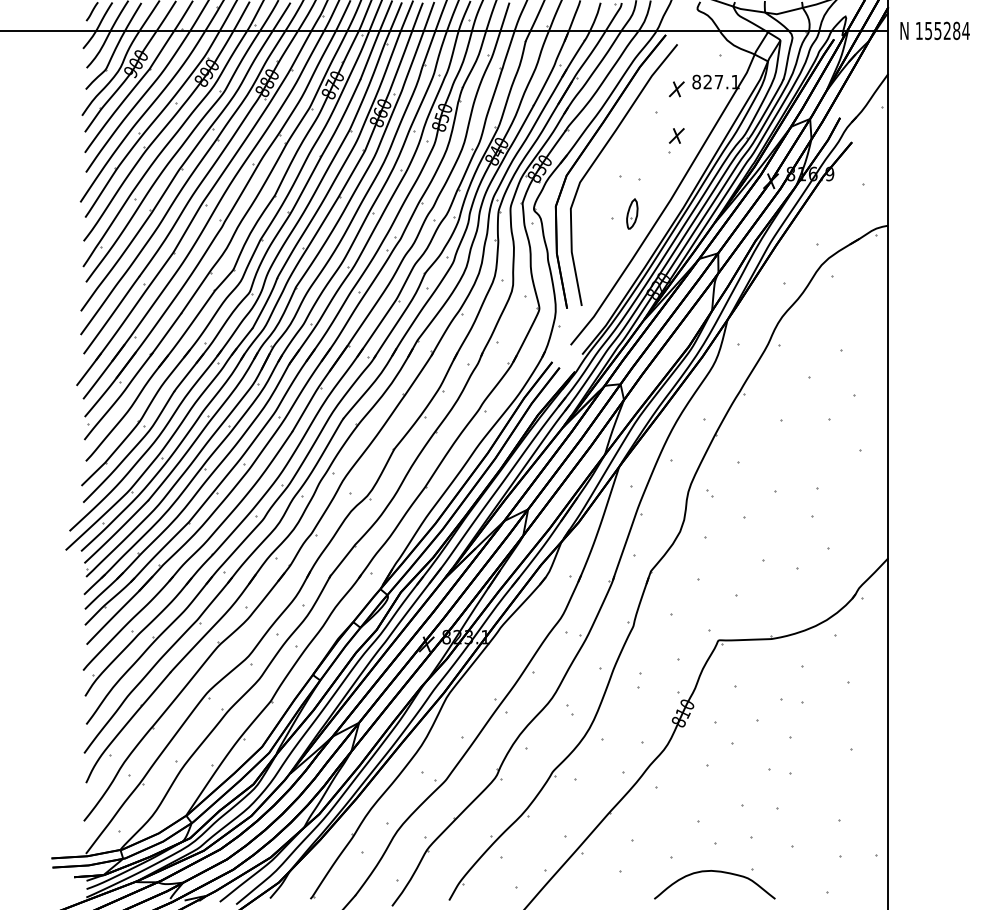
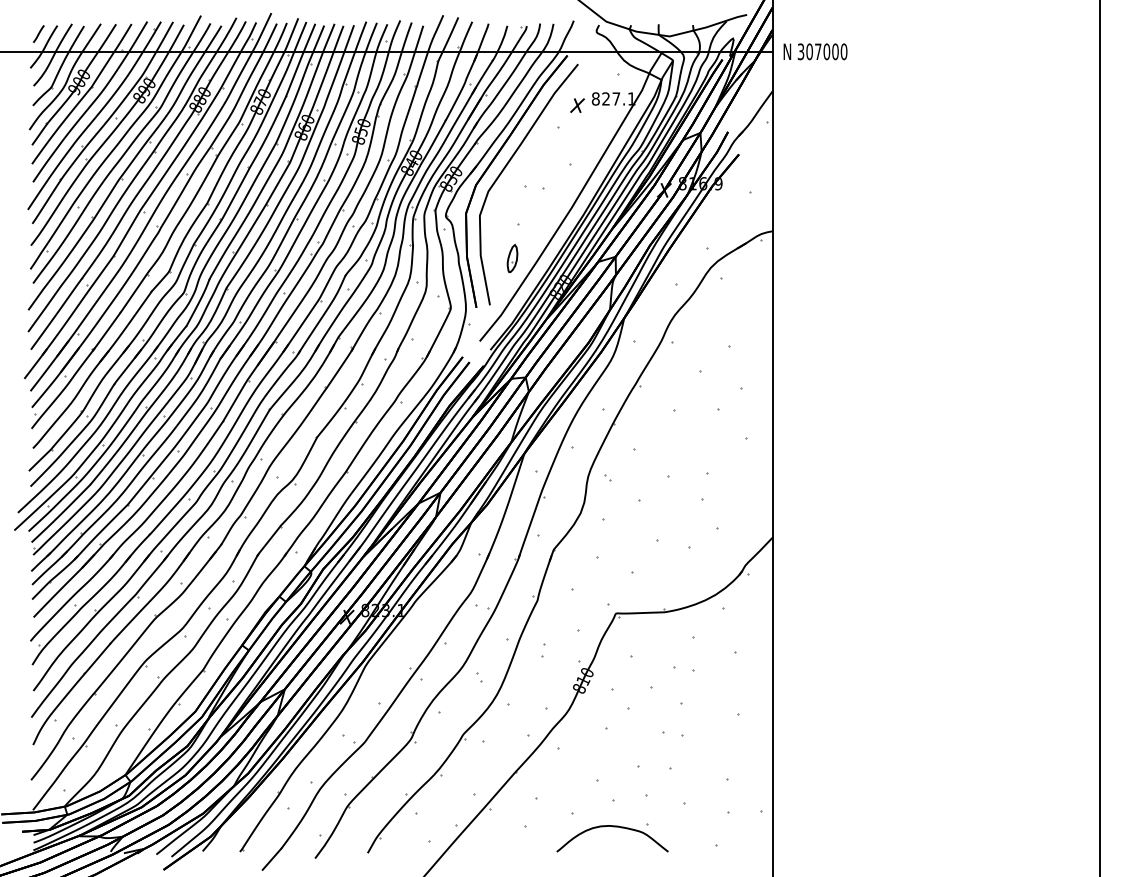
text: (942, 30) -> (822, 51), 155284 -> 307000
part: (676, 135) -> (577, 148), removed
part: (632, 212) -> (512, 257), moved

